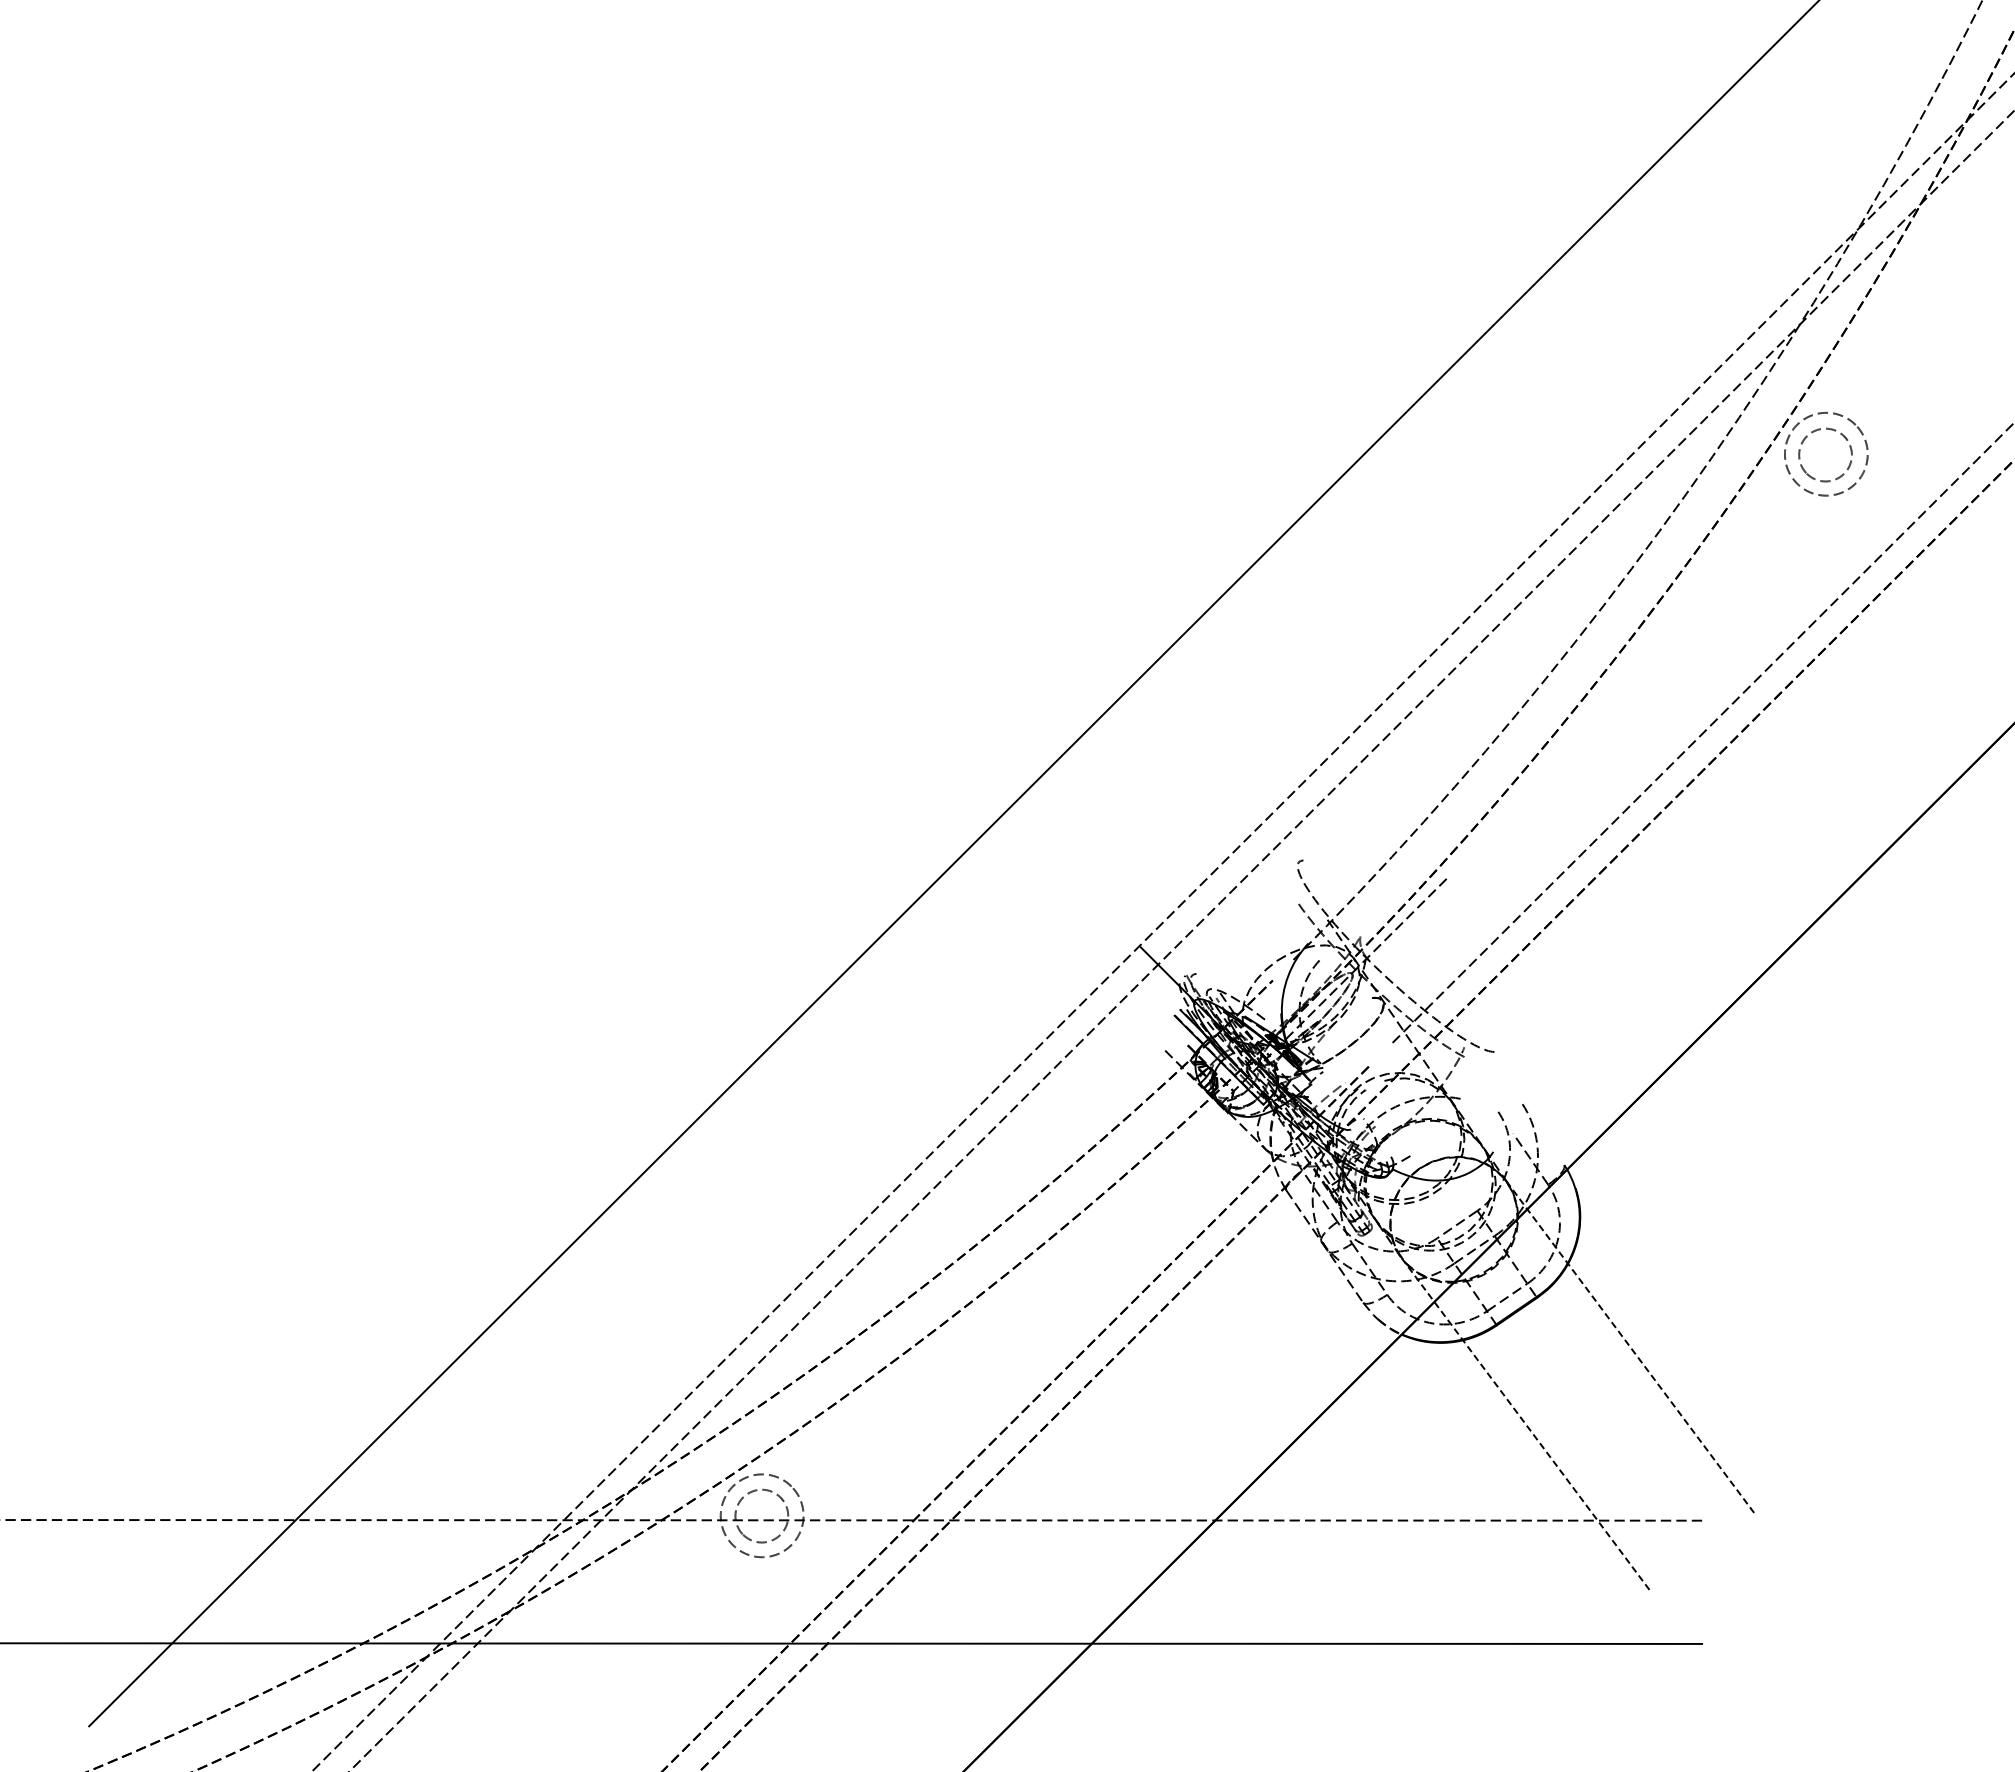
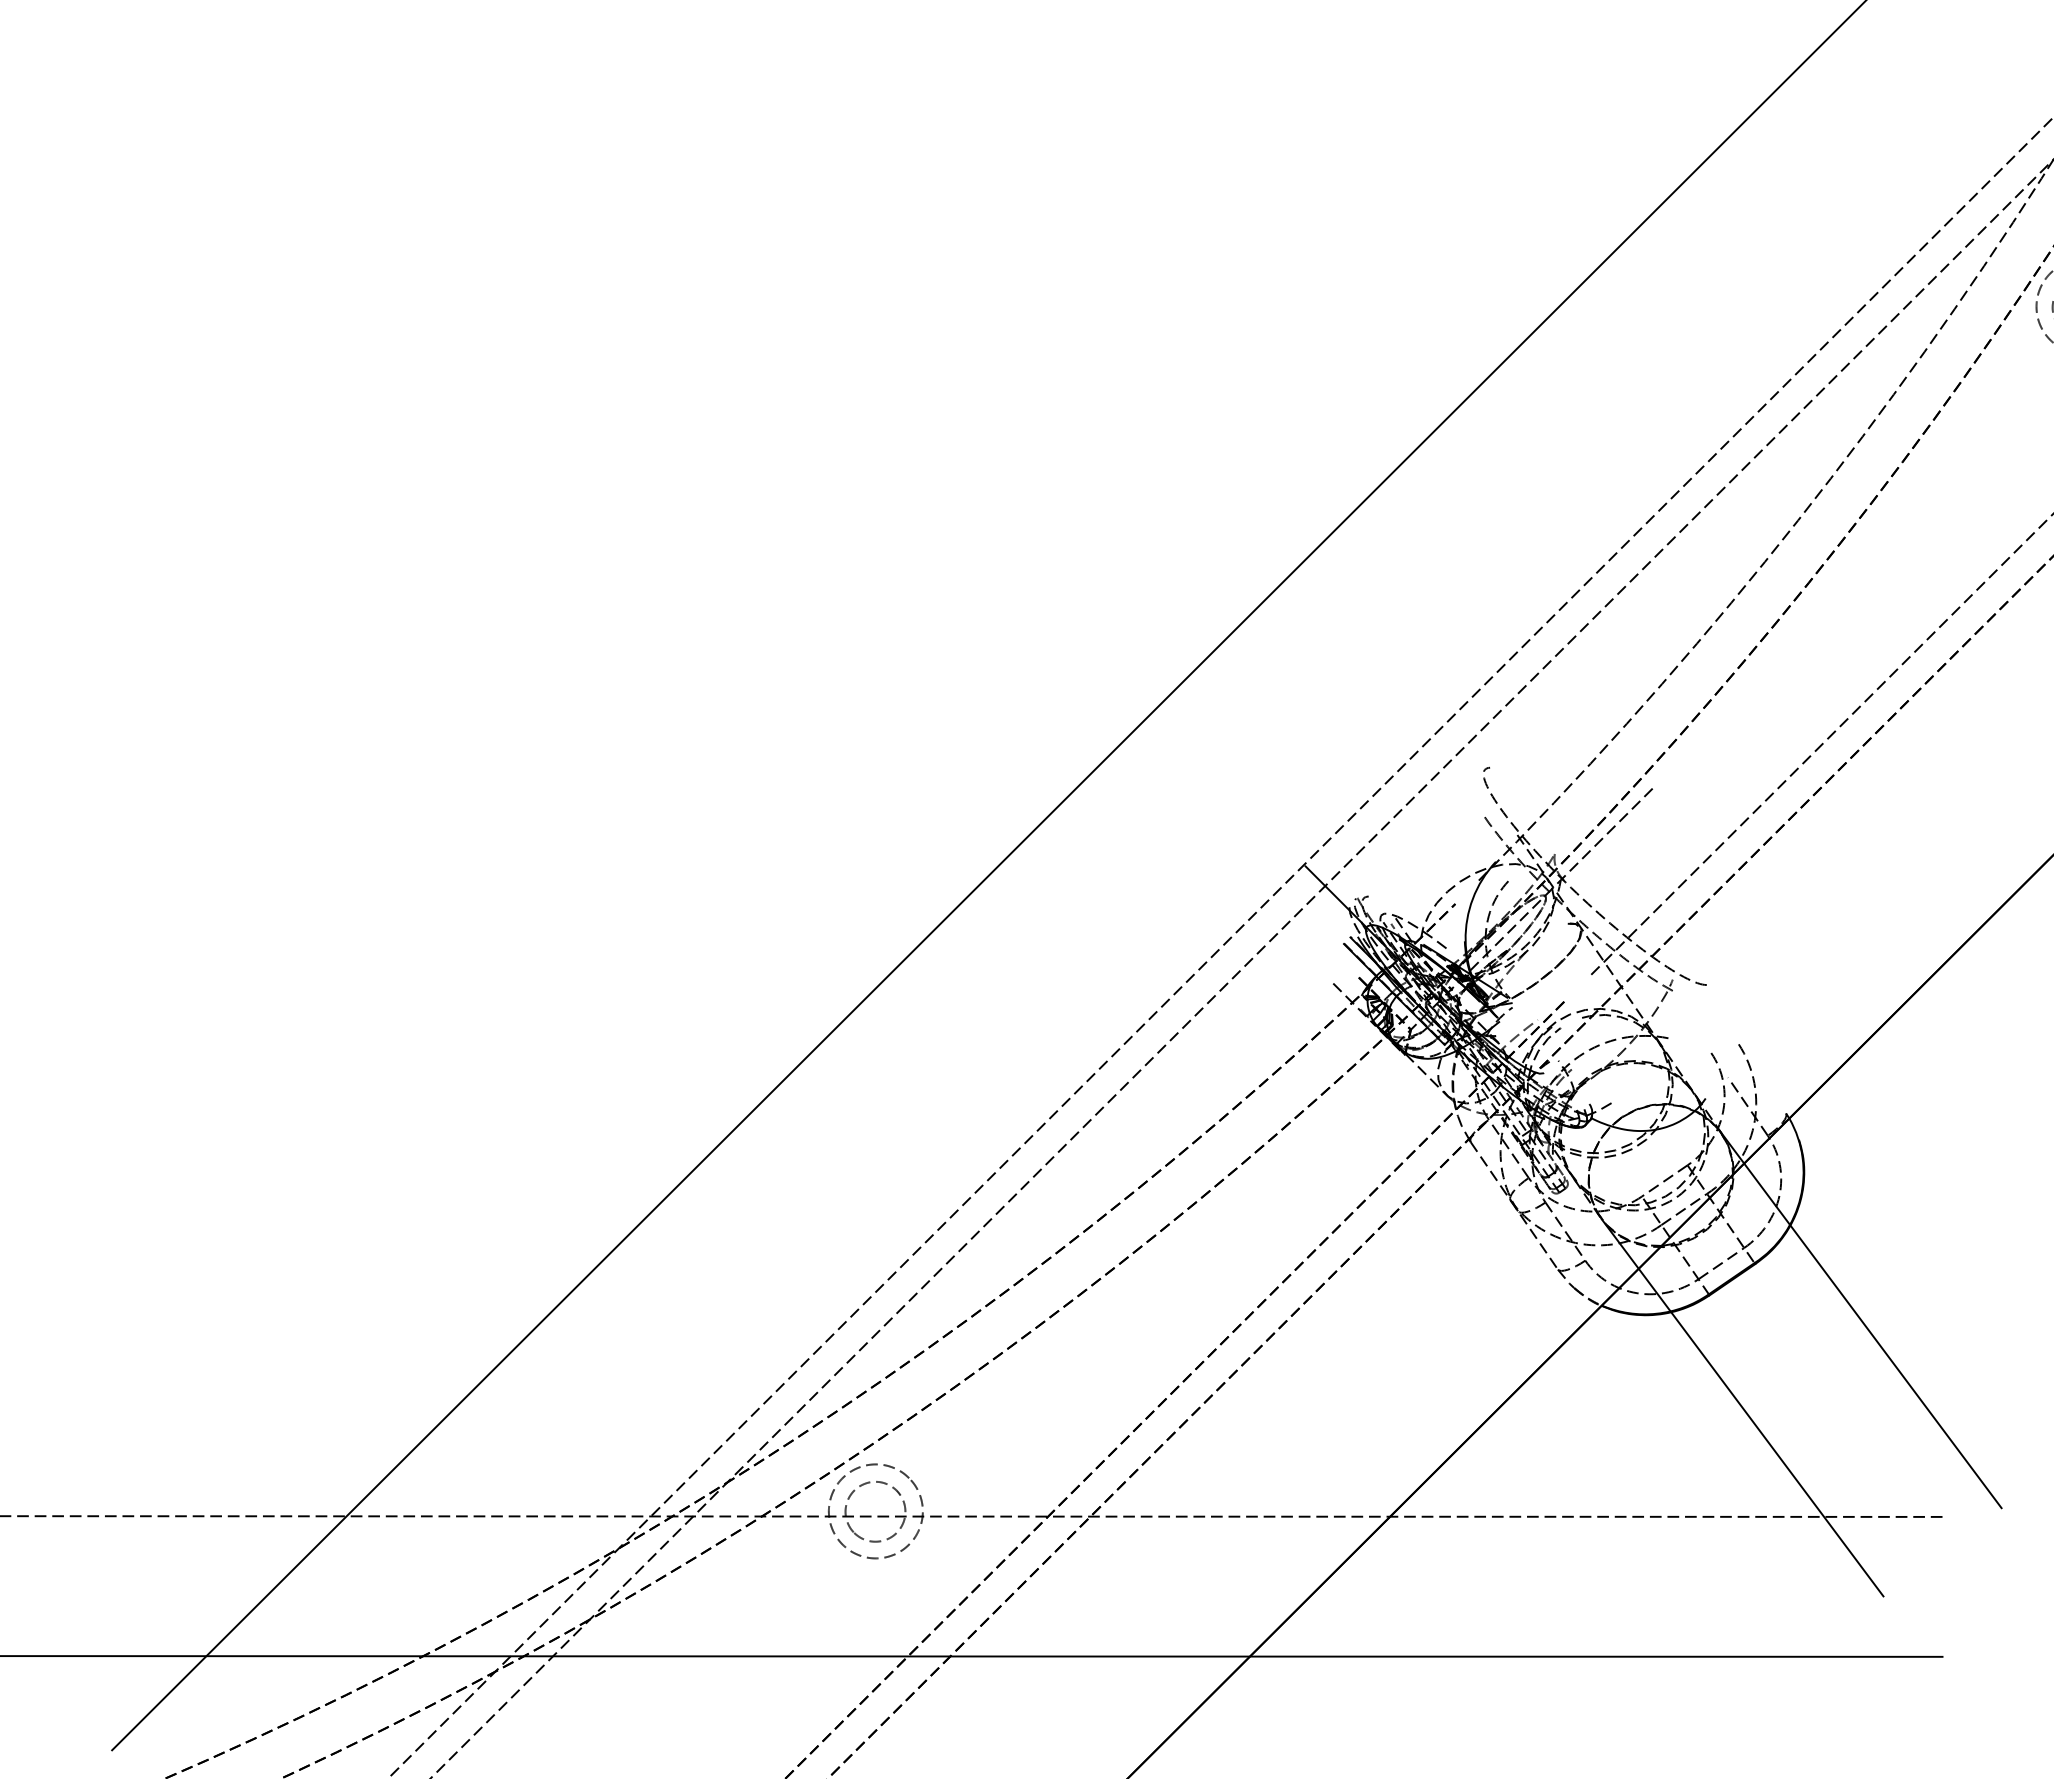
line: (1629, 1346) -> (1860, 1319), dashed -> solid
line: (1526, 1424) -> (1743, 1407), dashed -> solid

